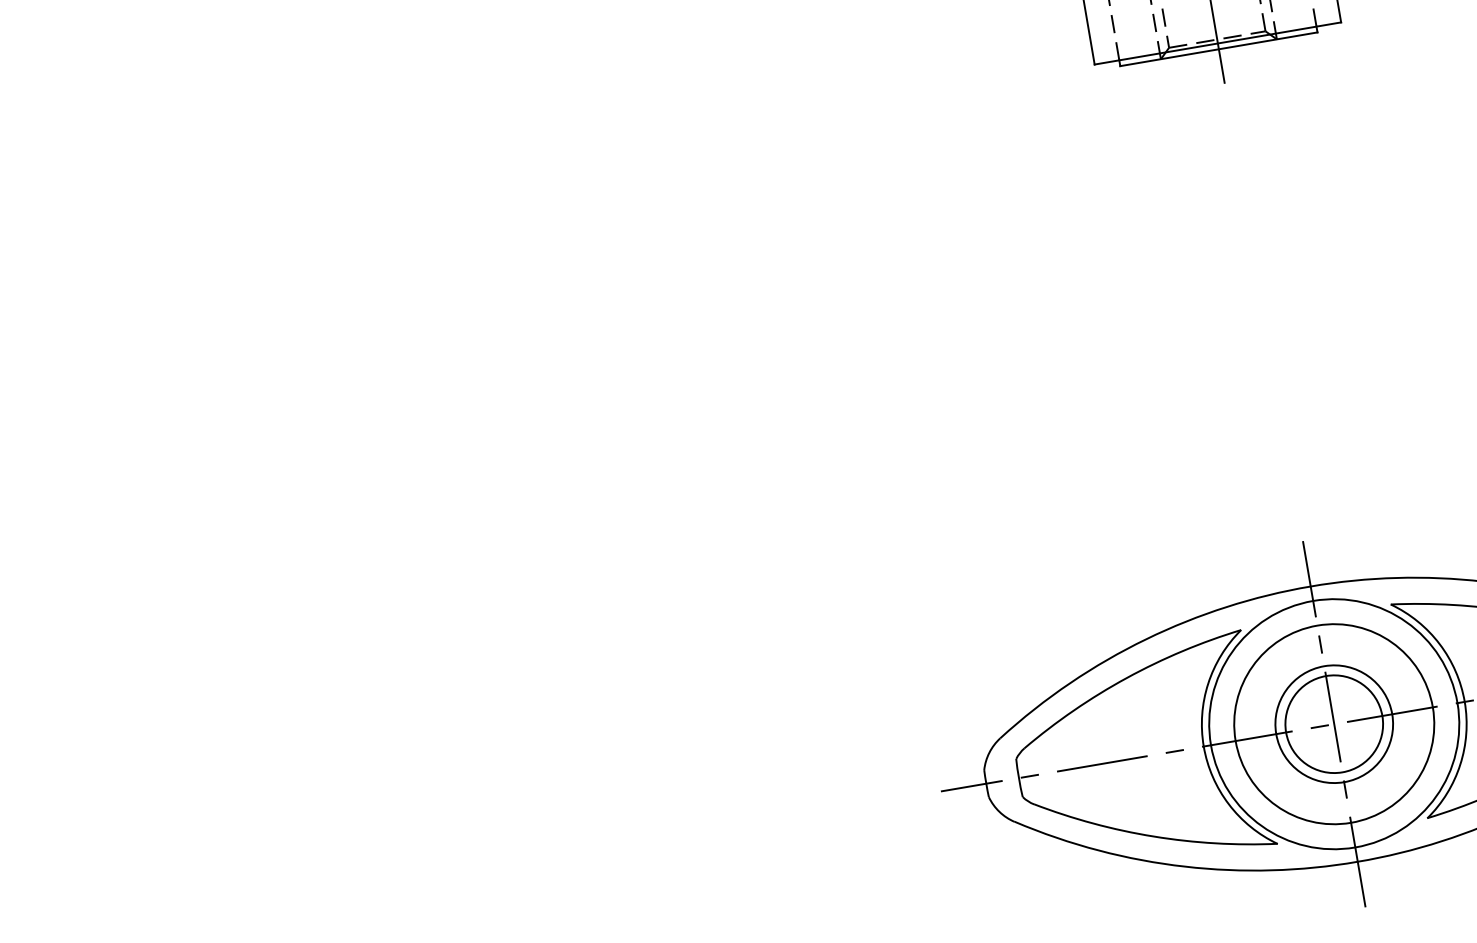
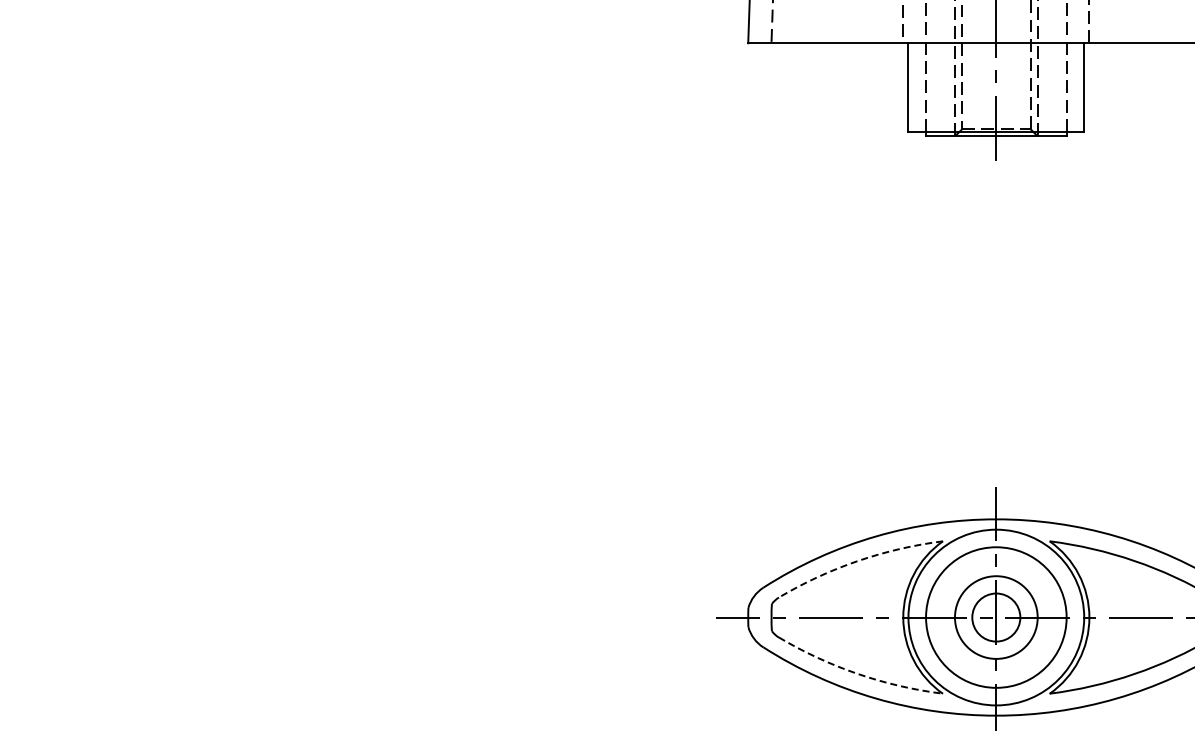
arc: (1127, 677) -> (858, 560), solid -> dashed
circle: (1334, 724) -> (996, 617), size x0.7
arc: (1154, 837) -> (858, 674), solid -> dashed

